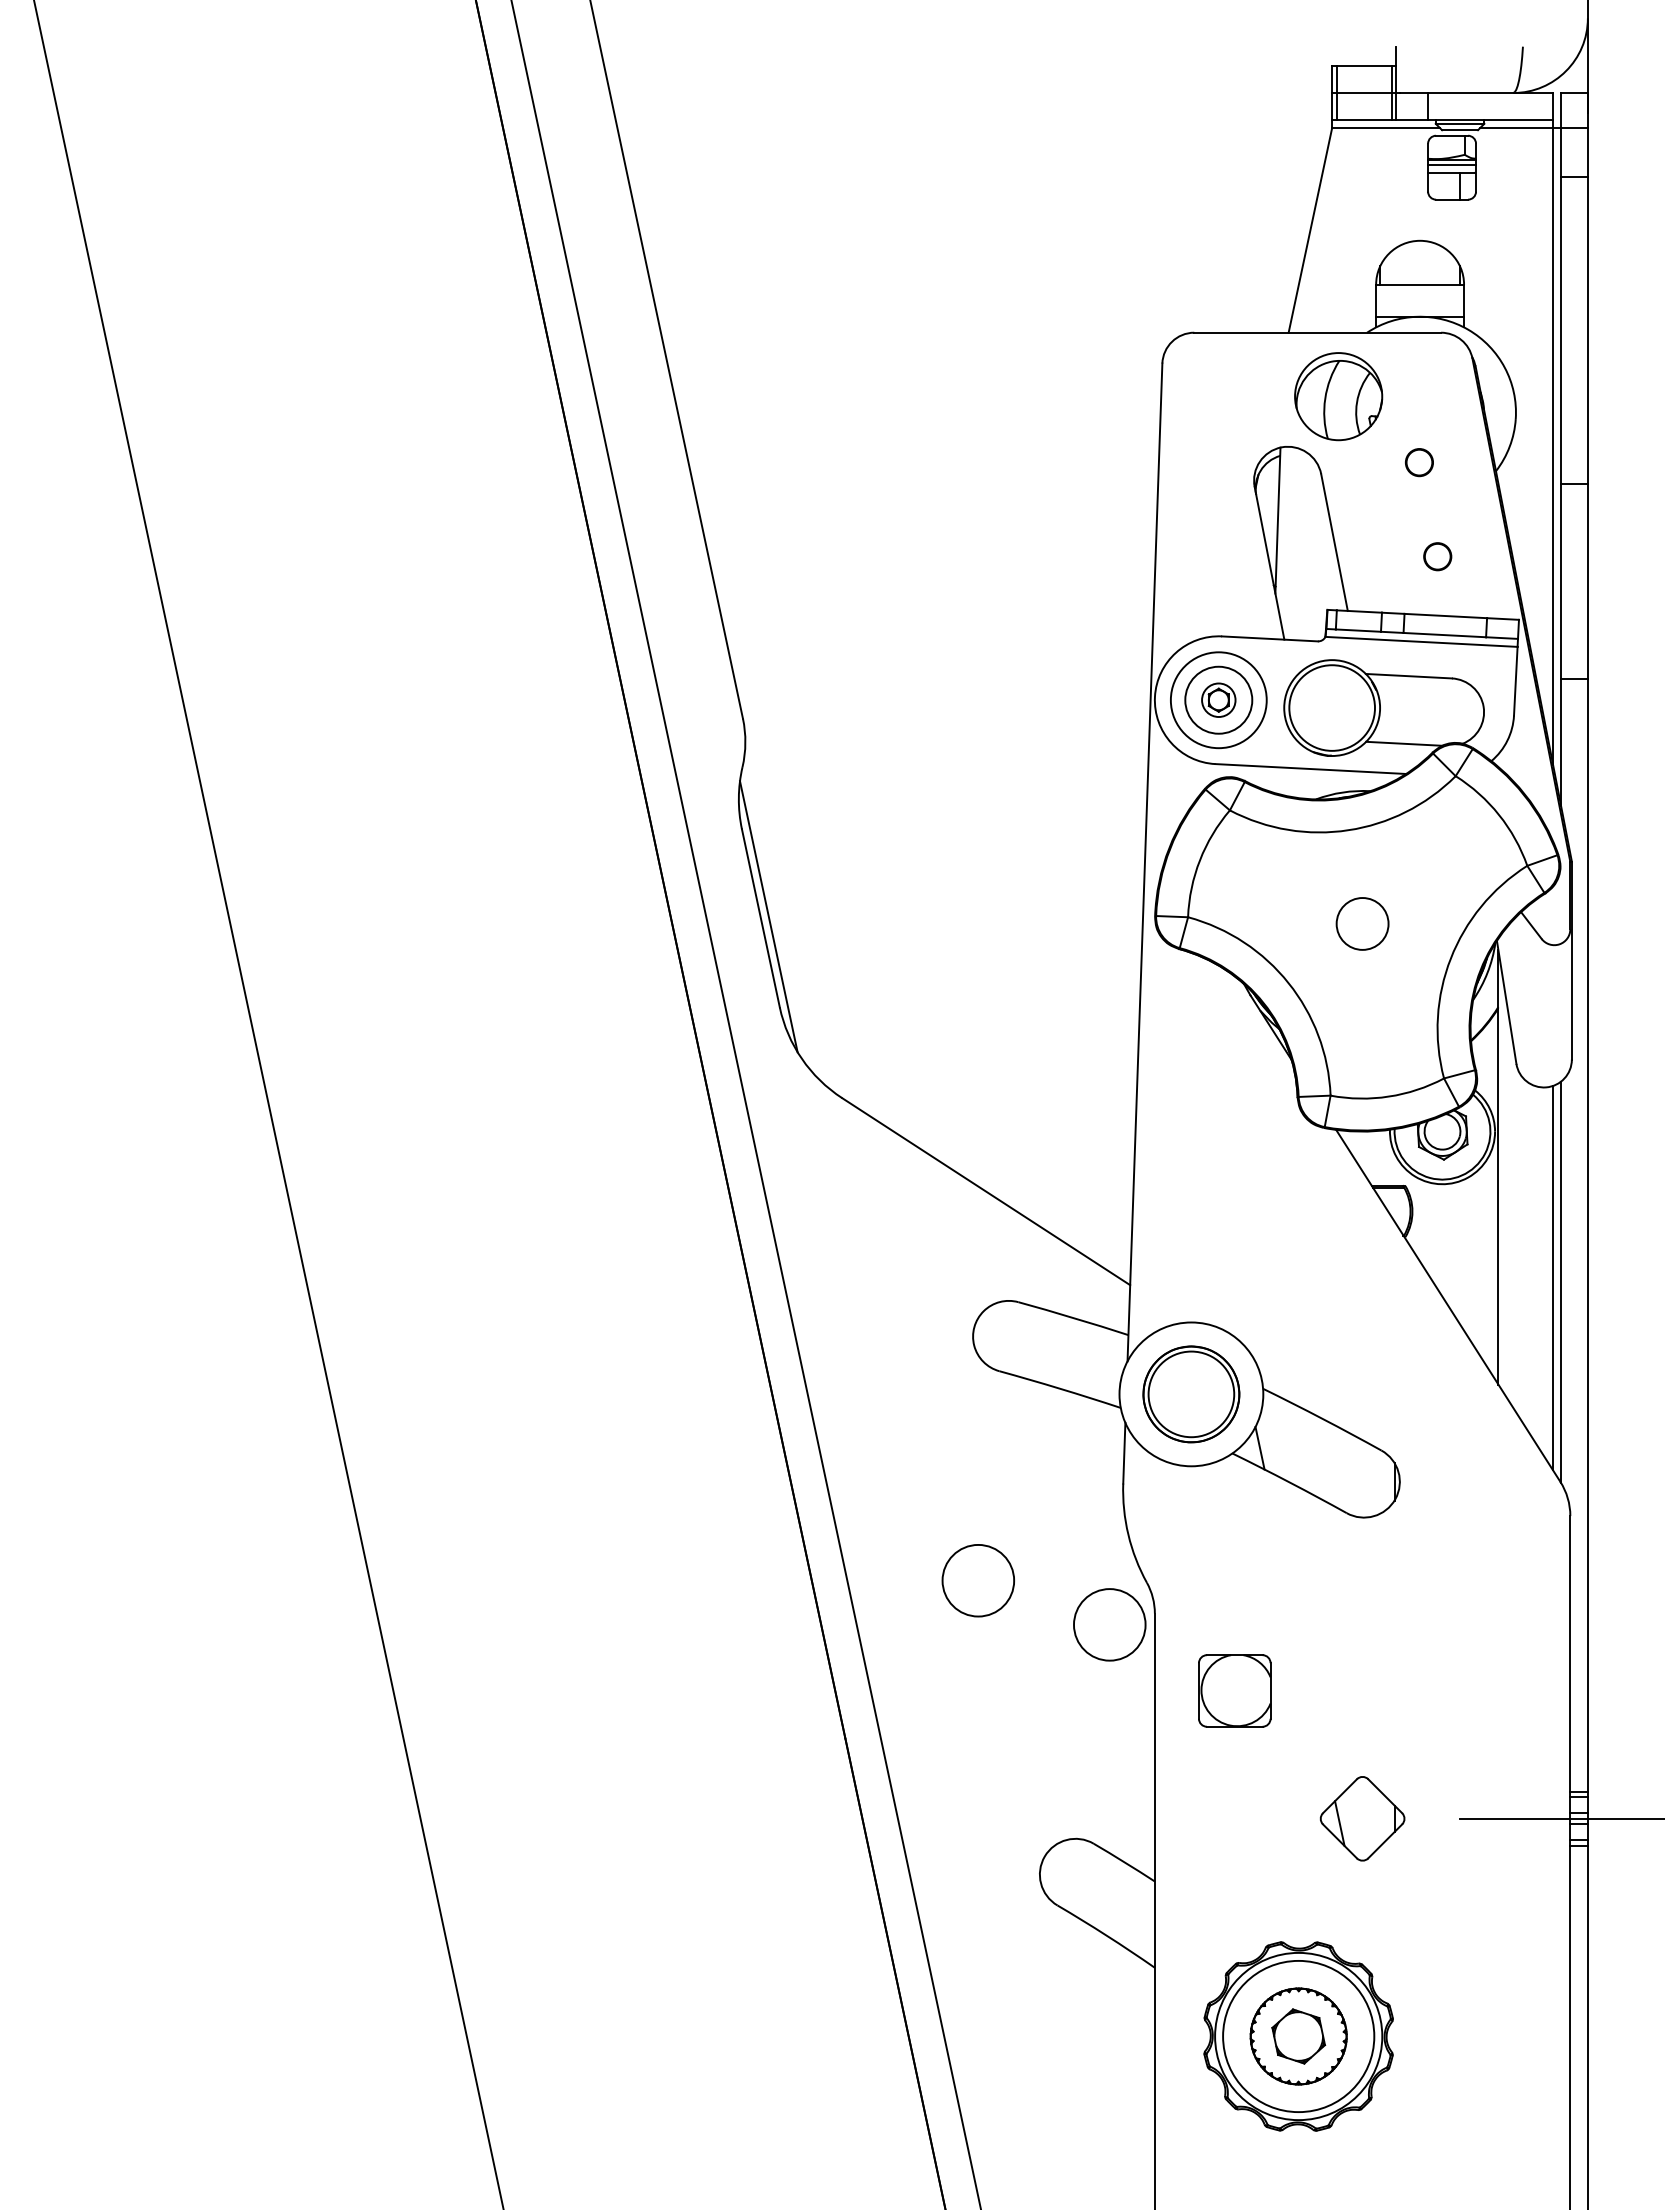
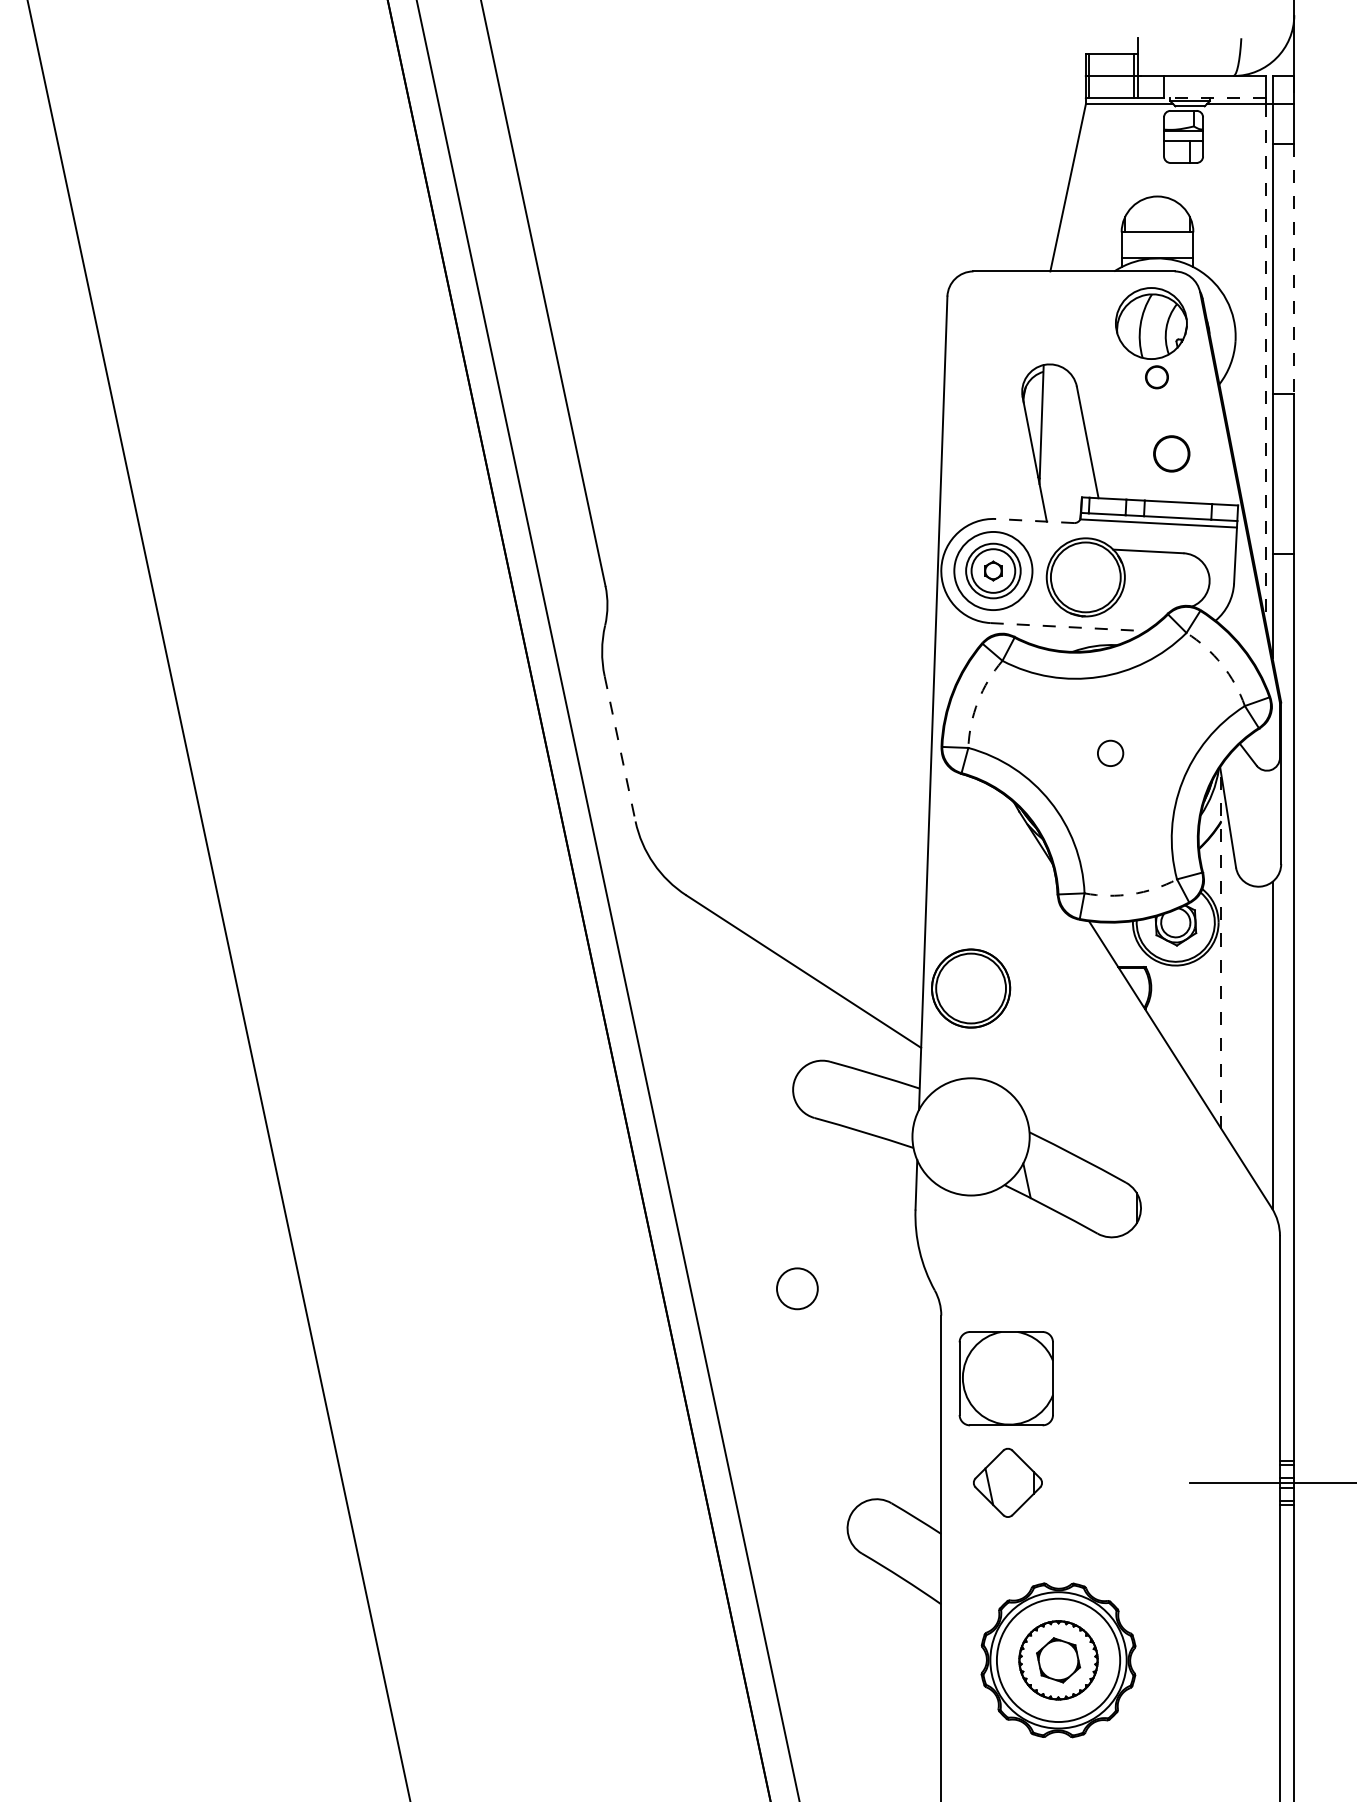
line: (1490, 119) -> (1214, 97), solid -> dashed
line: (1452, 164) -> (1183, 134), removed
line: (1587, 330) -> (1293, 269), solid -> dashed
part: (1338, 396) -> (1151, 323), moved
line: (1553, 446) -> (1266, 364), solid -> dashed
circle: (1437, 556) -> (1171, 453), size x1.6
line: (1269, 638) -> (1034, 520), solid -> dashed
circle: (1218, 700) -> (993, 571), size x1.6
line: (1404, 743) -> (1144, 606), removed
line: (1311, 769) -> (1068, 627), solid -> dashed
arc: (1499, 814) -> (1222, 664), solid -> dashed
arc: (1199, 860) -> (977, 701), solid -> dashed
line: (768, 916) -> (626, 747), removed
line: (761, 918) -> (620, 748), solid -> dashed
circle: (1362, 923) -> (1110, 753), size x0.6
arc: (1388, 1096) -> (1131, 894), solid -> dashed
line: (1498, 1166) -> (1221, 951), solid -> dashed
line: (1553, 1277) -> (1266, 1041), removed
part: (1191, 1394) -> (971, 988), moved
circle: (978, 1580) -> (797, 1288), size x0.7
circle: (1109, 1624) -> (904, 1324), removed
part: (1234, 1690) -> (1006, 1378), size x1.6
part: (1362, 1818) -> (1007, 1482), moved

